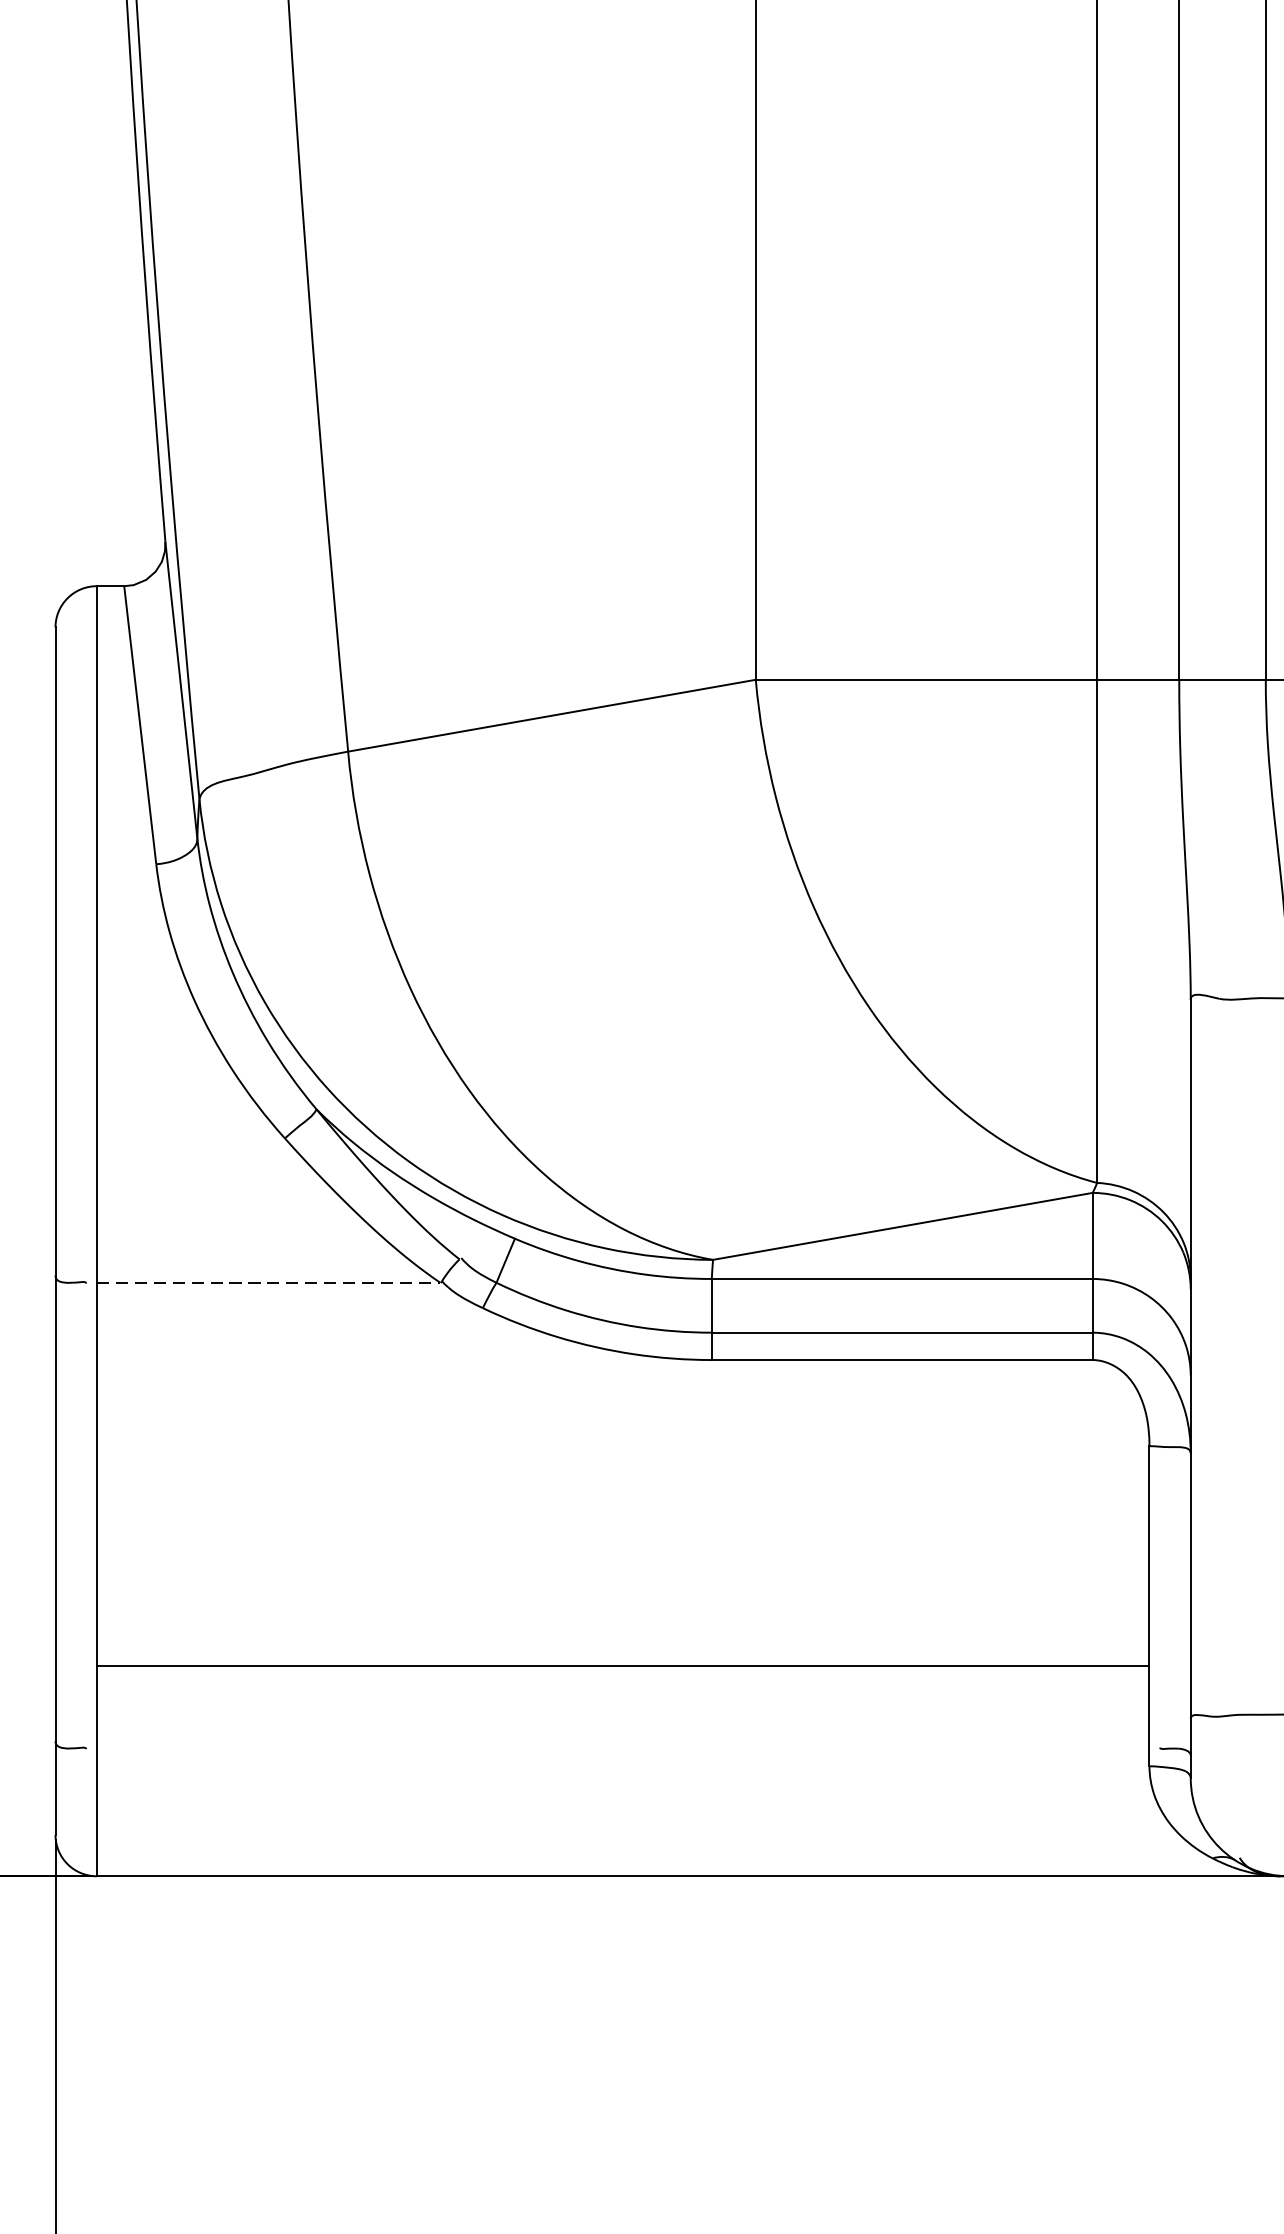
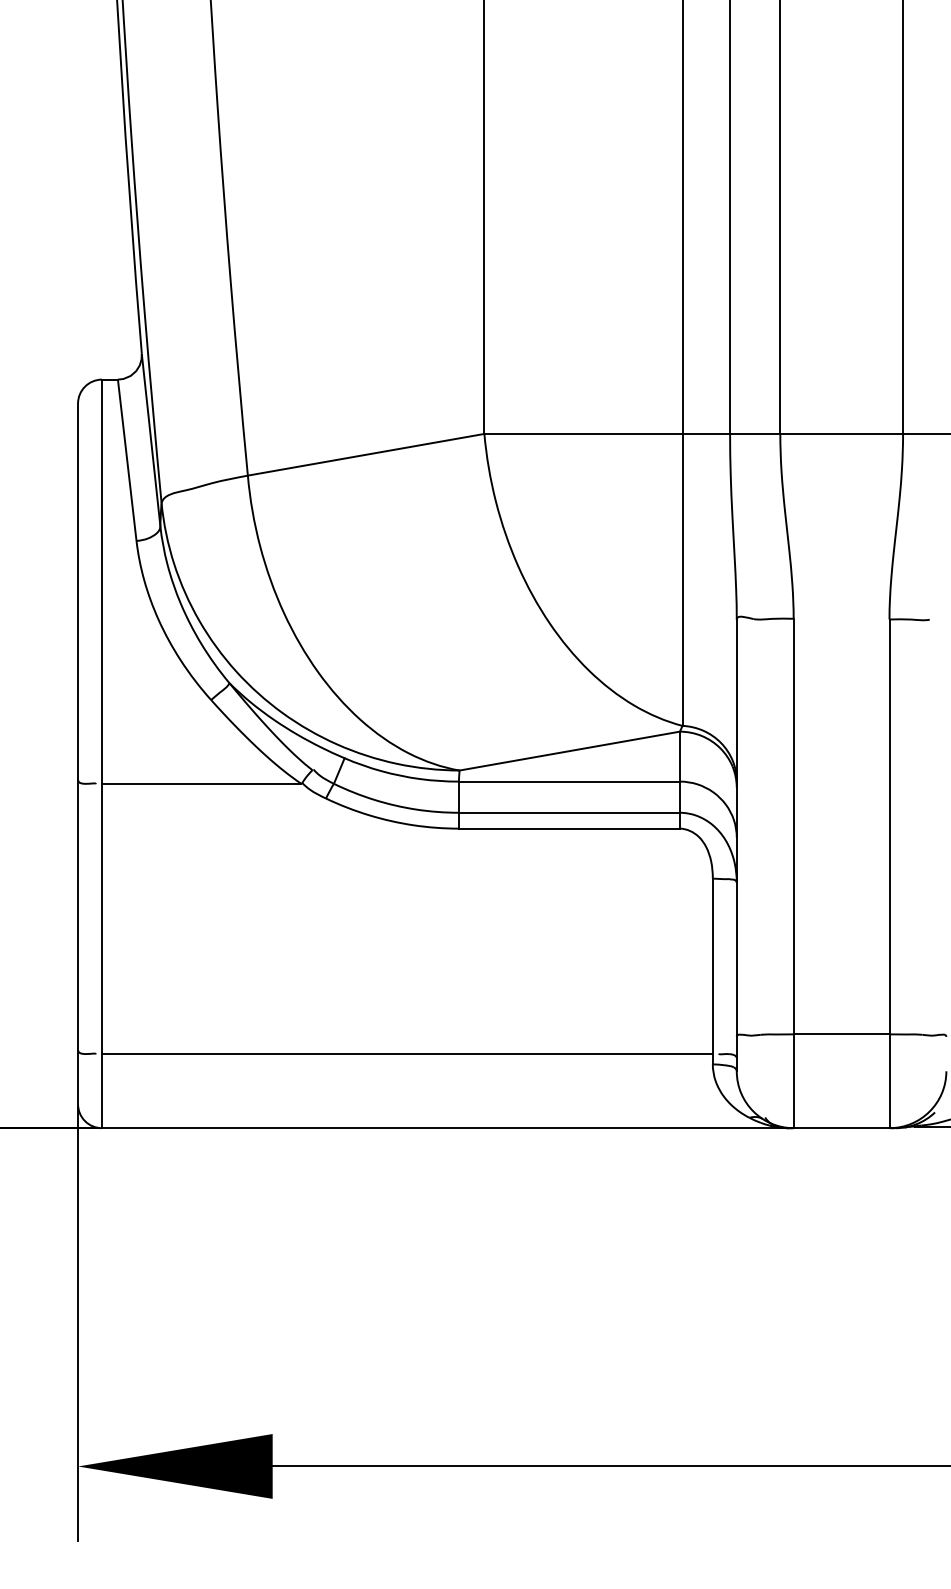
line: (268, 1282) -> (201, 783), dashed -> solid
line: (623, 1664) -> (407, 1053), moved

